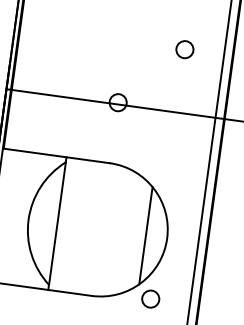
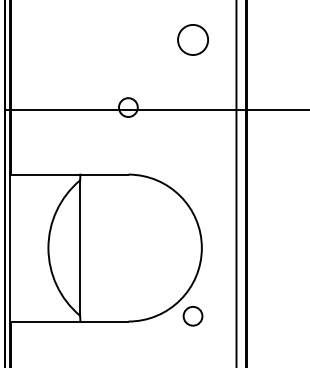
circle: (184, 49) -> (192, 39), size x1.6
line: (146, 235) -> (178, 247), removed

